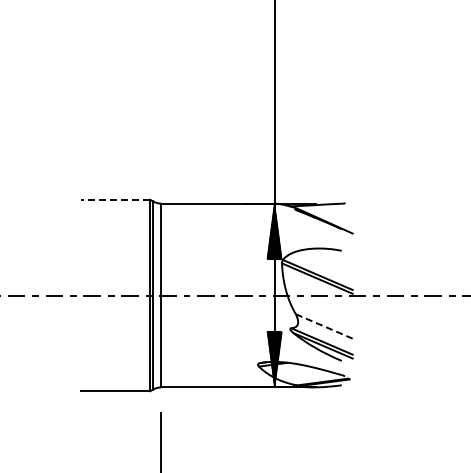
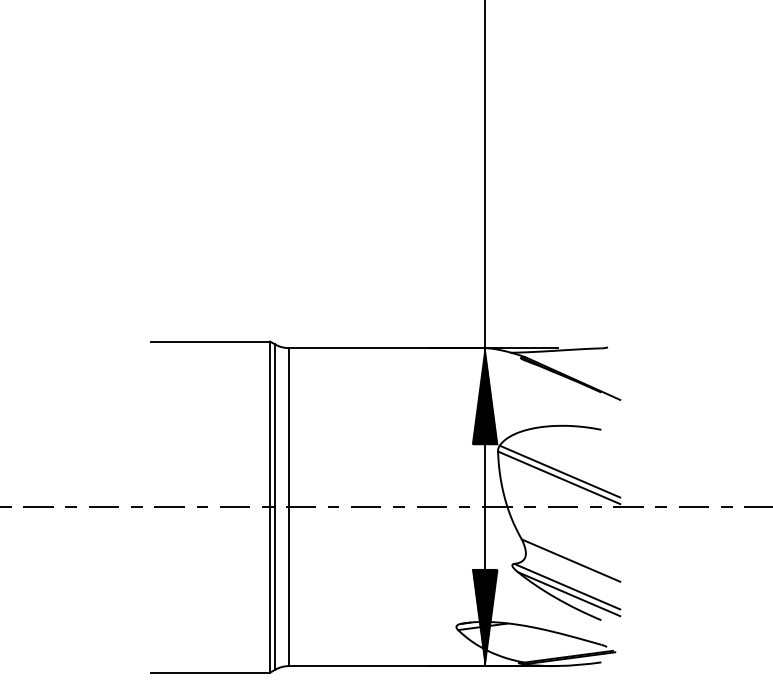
line: (115, 199) -> (209, 341), dashed -> solid
line: (324, 326) -> (571, 560), dashed -> solid

